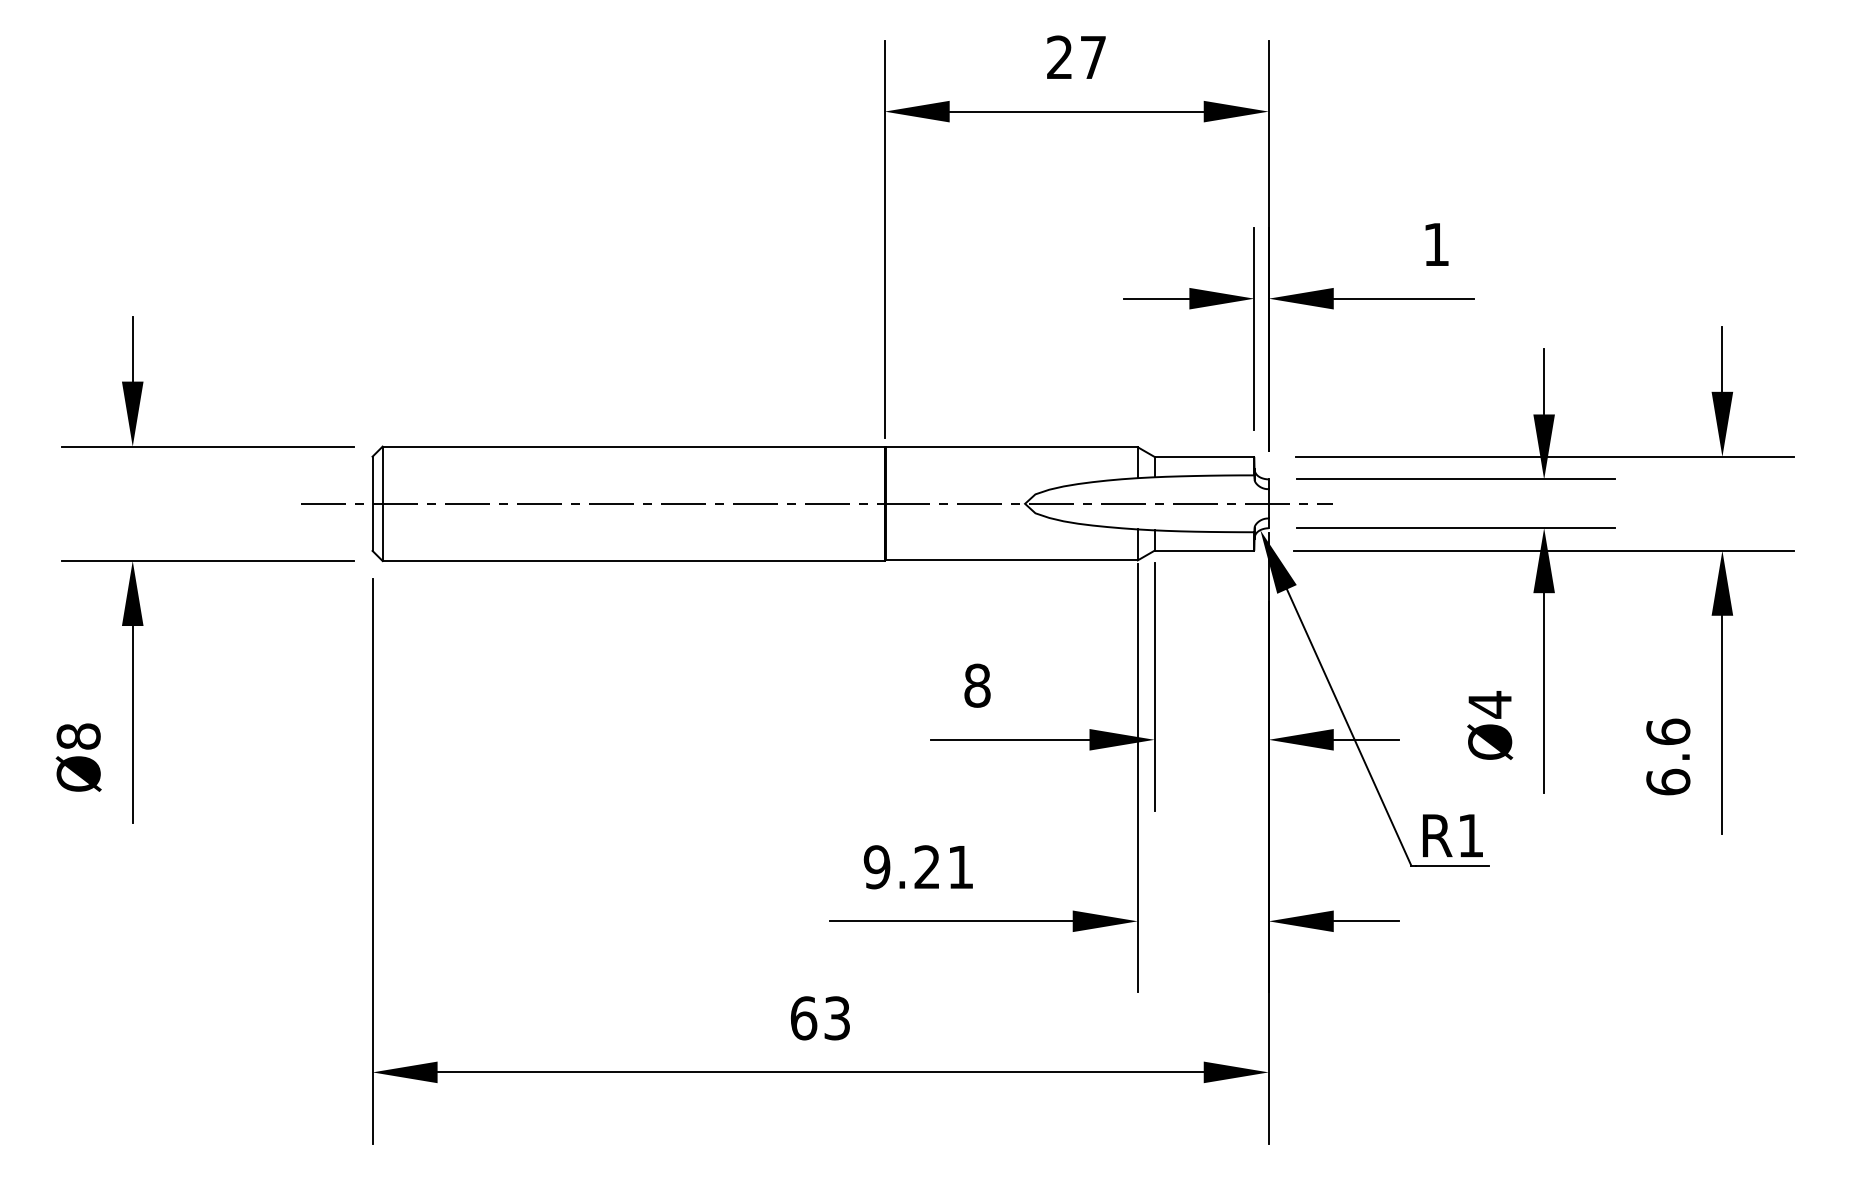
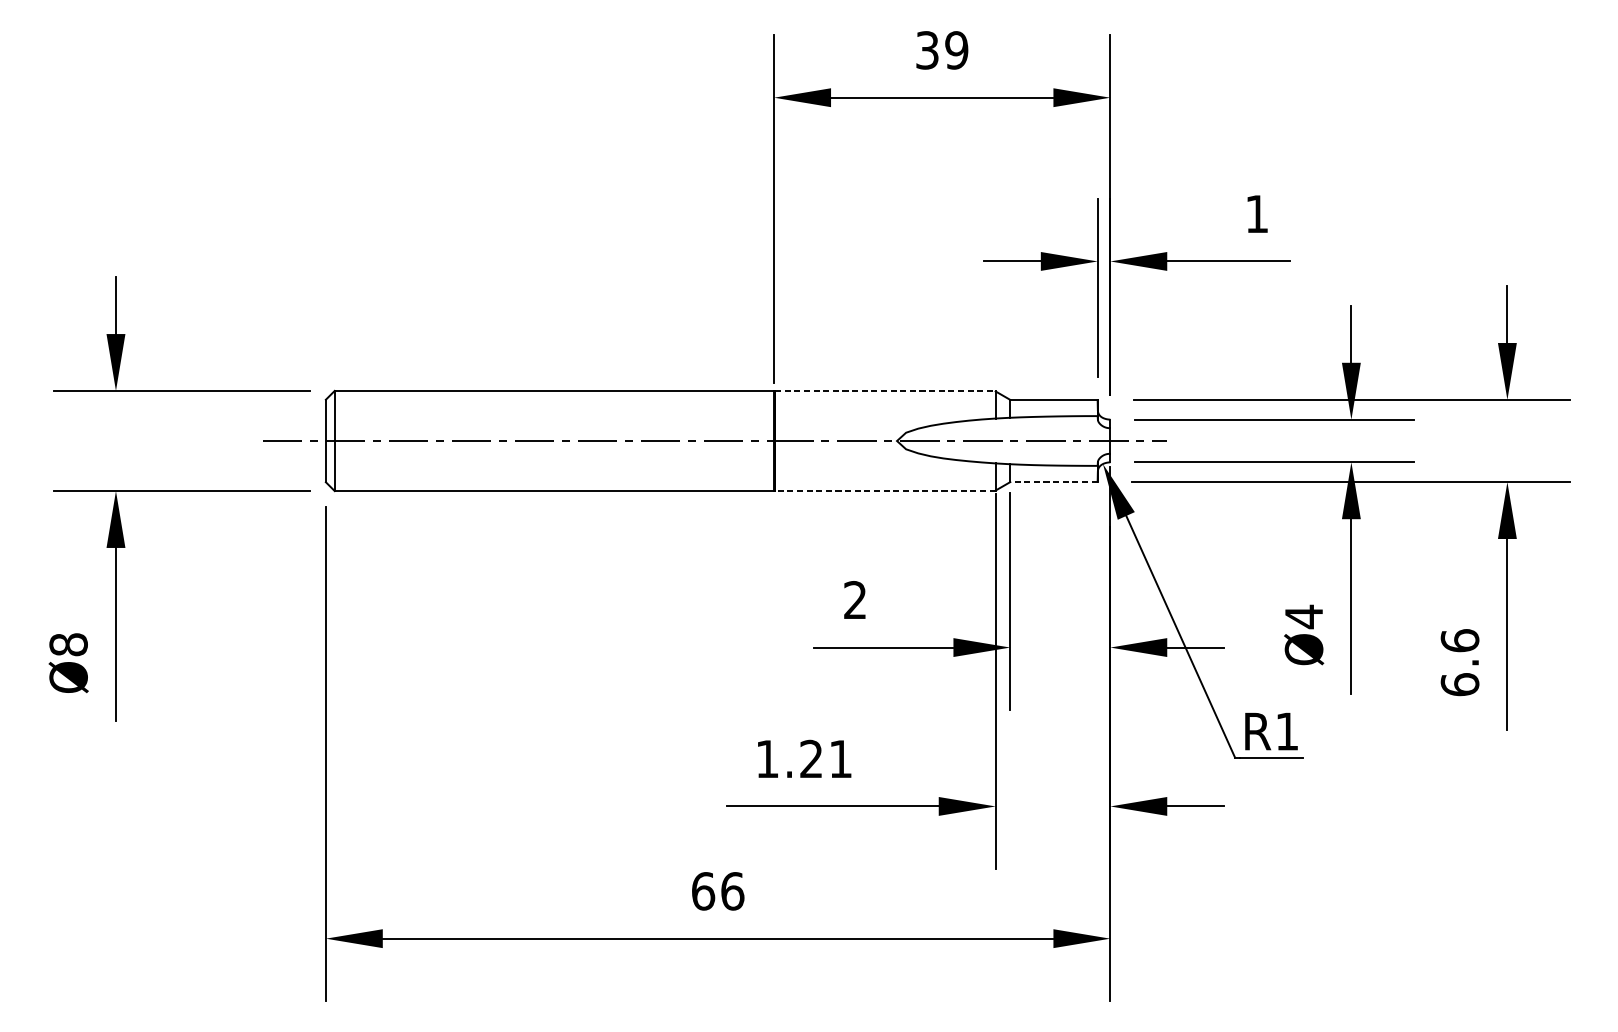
text: (1076, 57) -> (942, 50), 27 -> 39
line: (1012, 447) -> (886, 391), solid -> dashed
line: (1204, 550) -> (1054, 481), solid -> dashed
line: (1011, 560) -> (885, 490), solid -> dashed
text: (977, 685) -> (855, 600), 8 -> 2
text: (876, 867) -> (766, 759), 9.21 -> 1.21
text: (837, 1018) -> (732, 891), 63 -> 66

